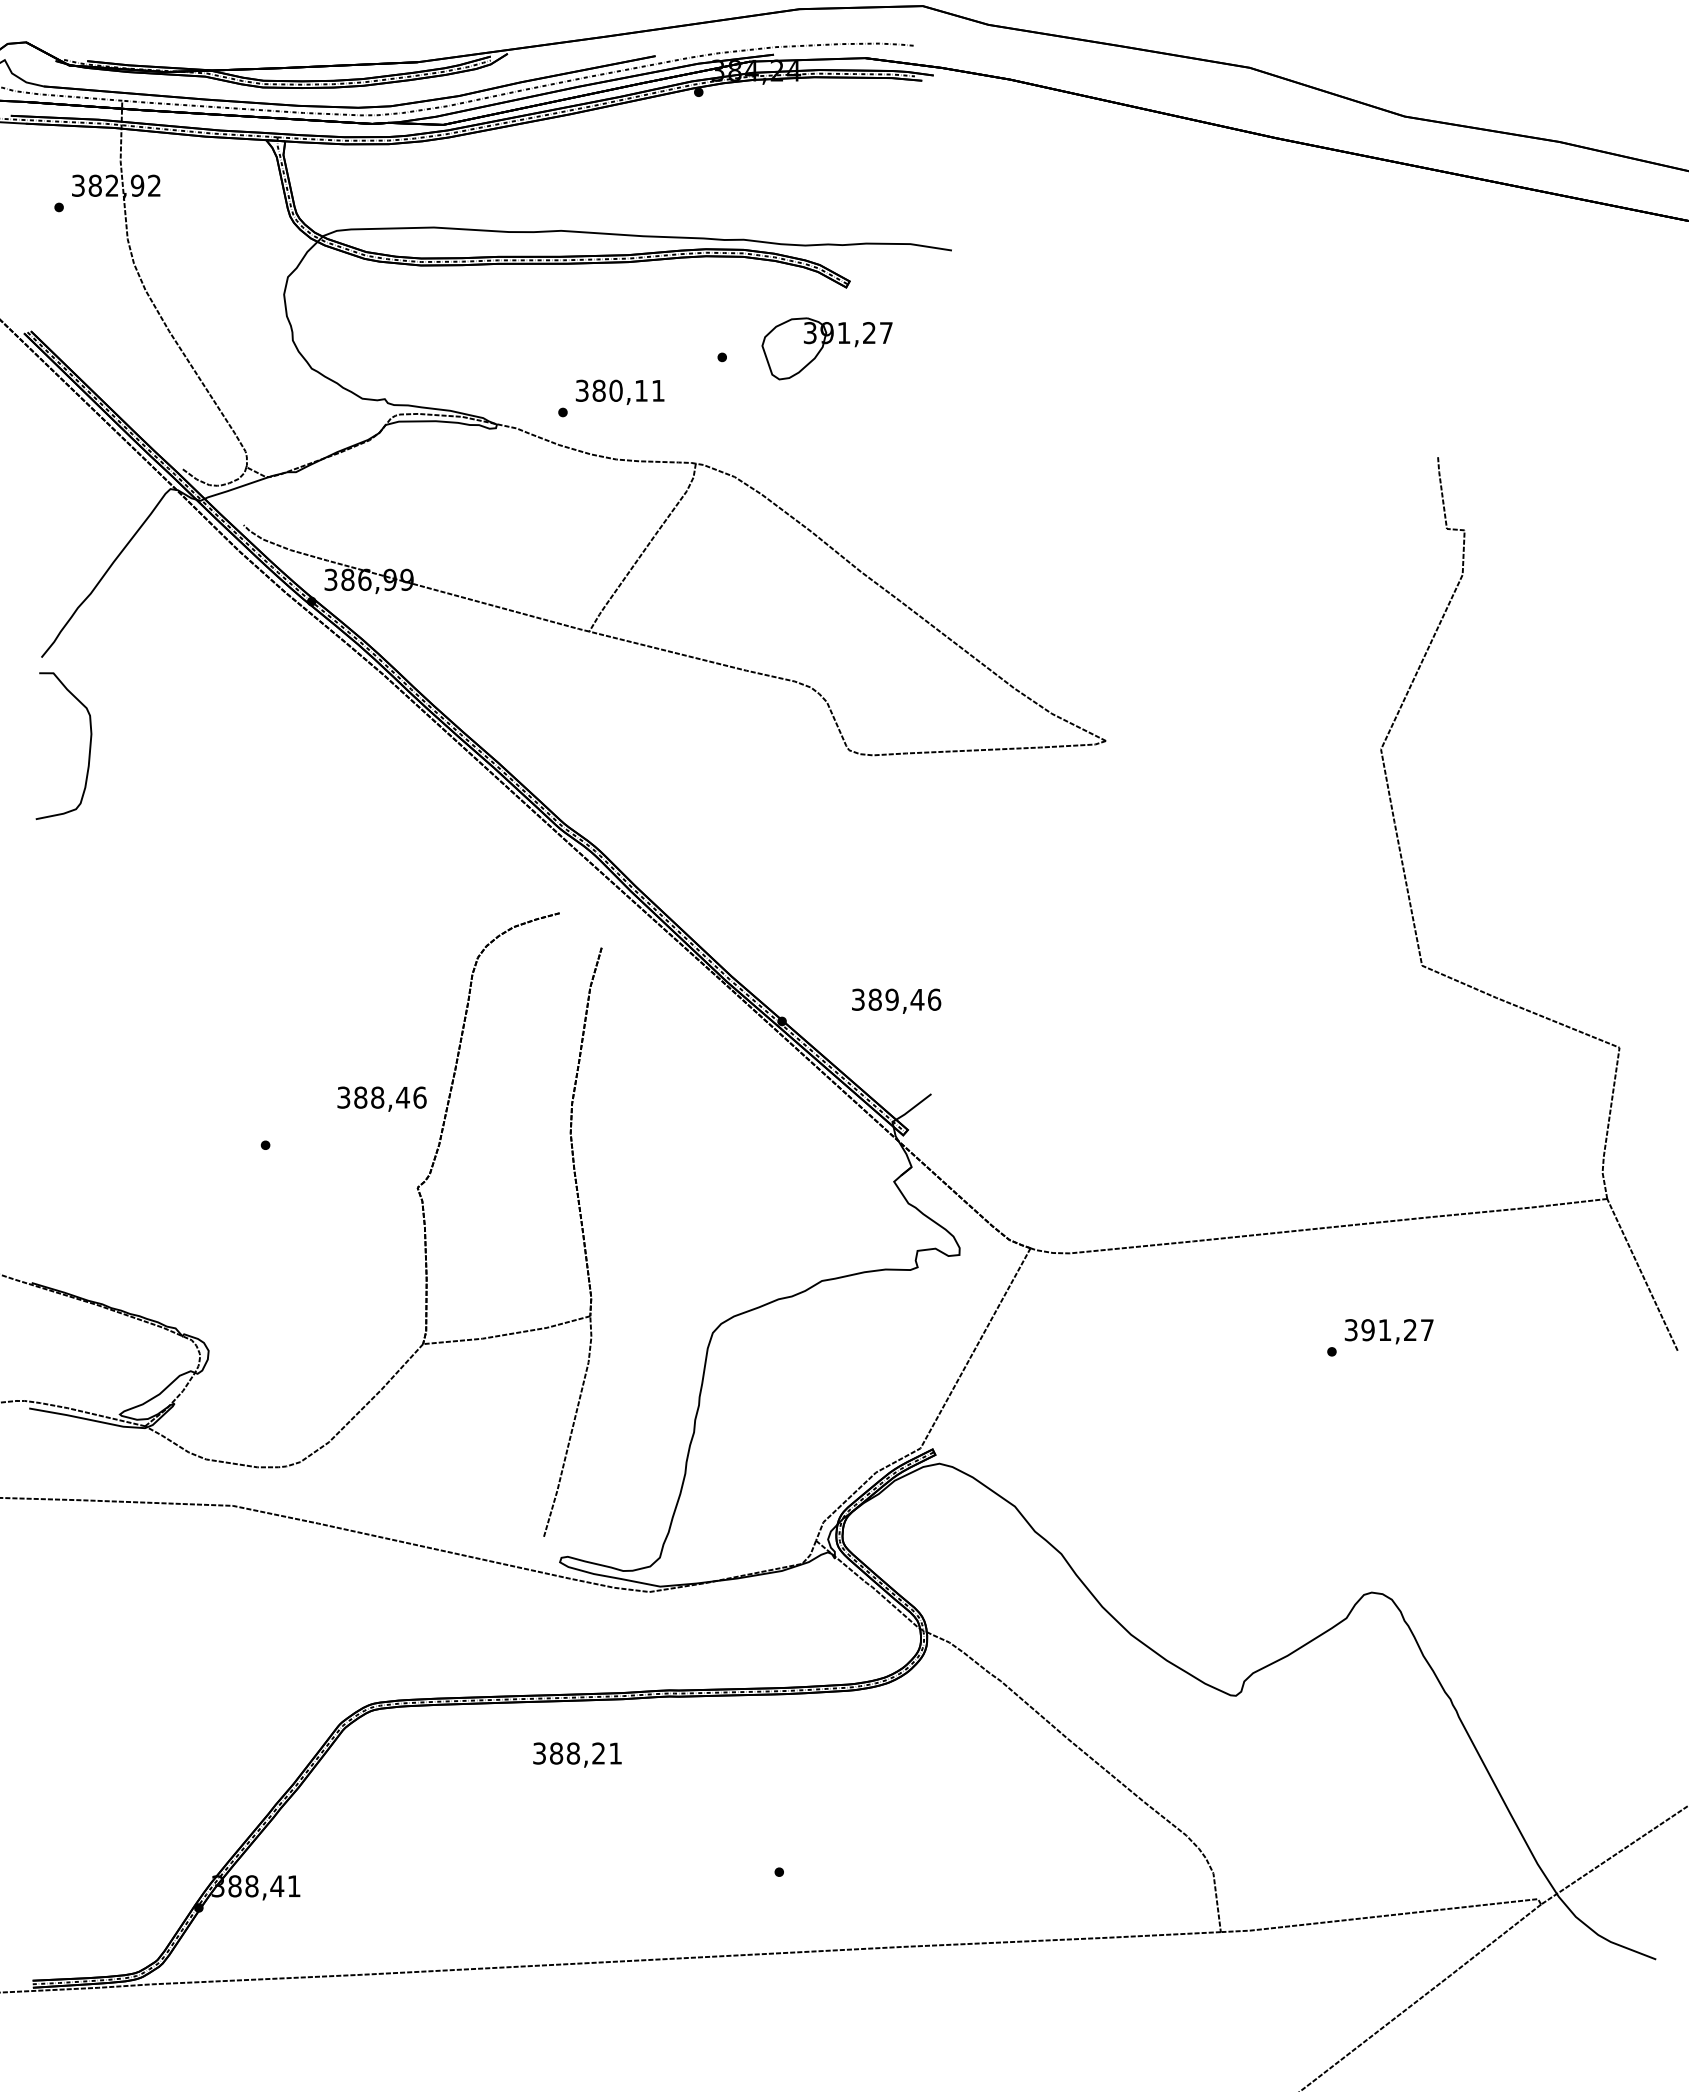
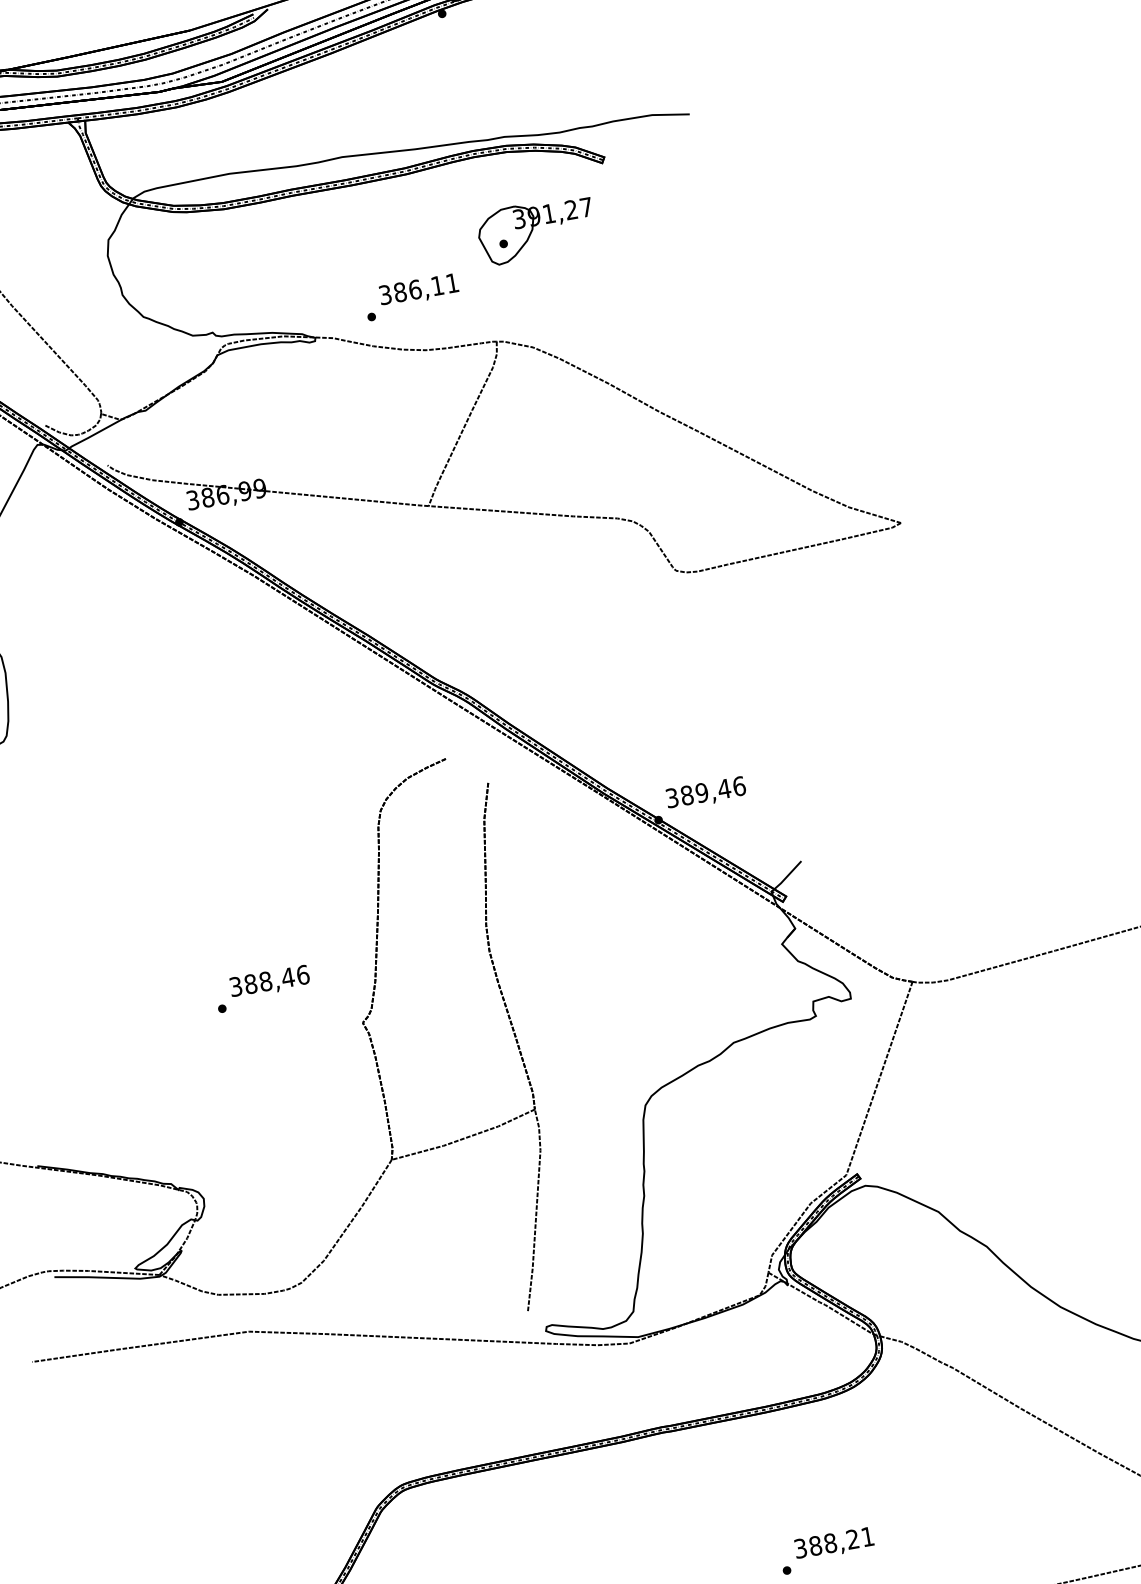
part: (826, 348) -> (536, 230), moved
text: (615, 390) -> (414, 289), 380,11 -> 386,11
text: (896, 1000) -> (705, 792), moved
text: (381, 1098) -> (269, 981), moved
text: (577, 1754) -> (834, 1543), moved

